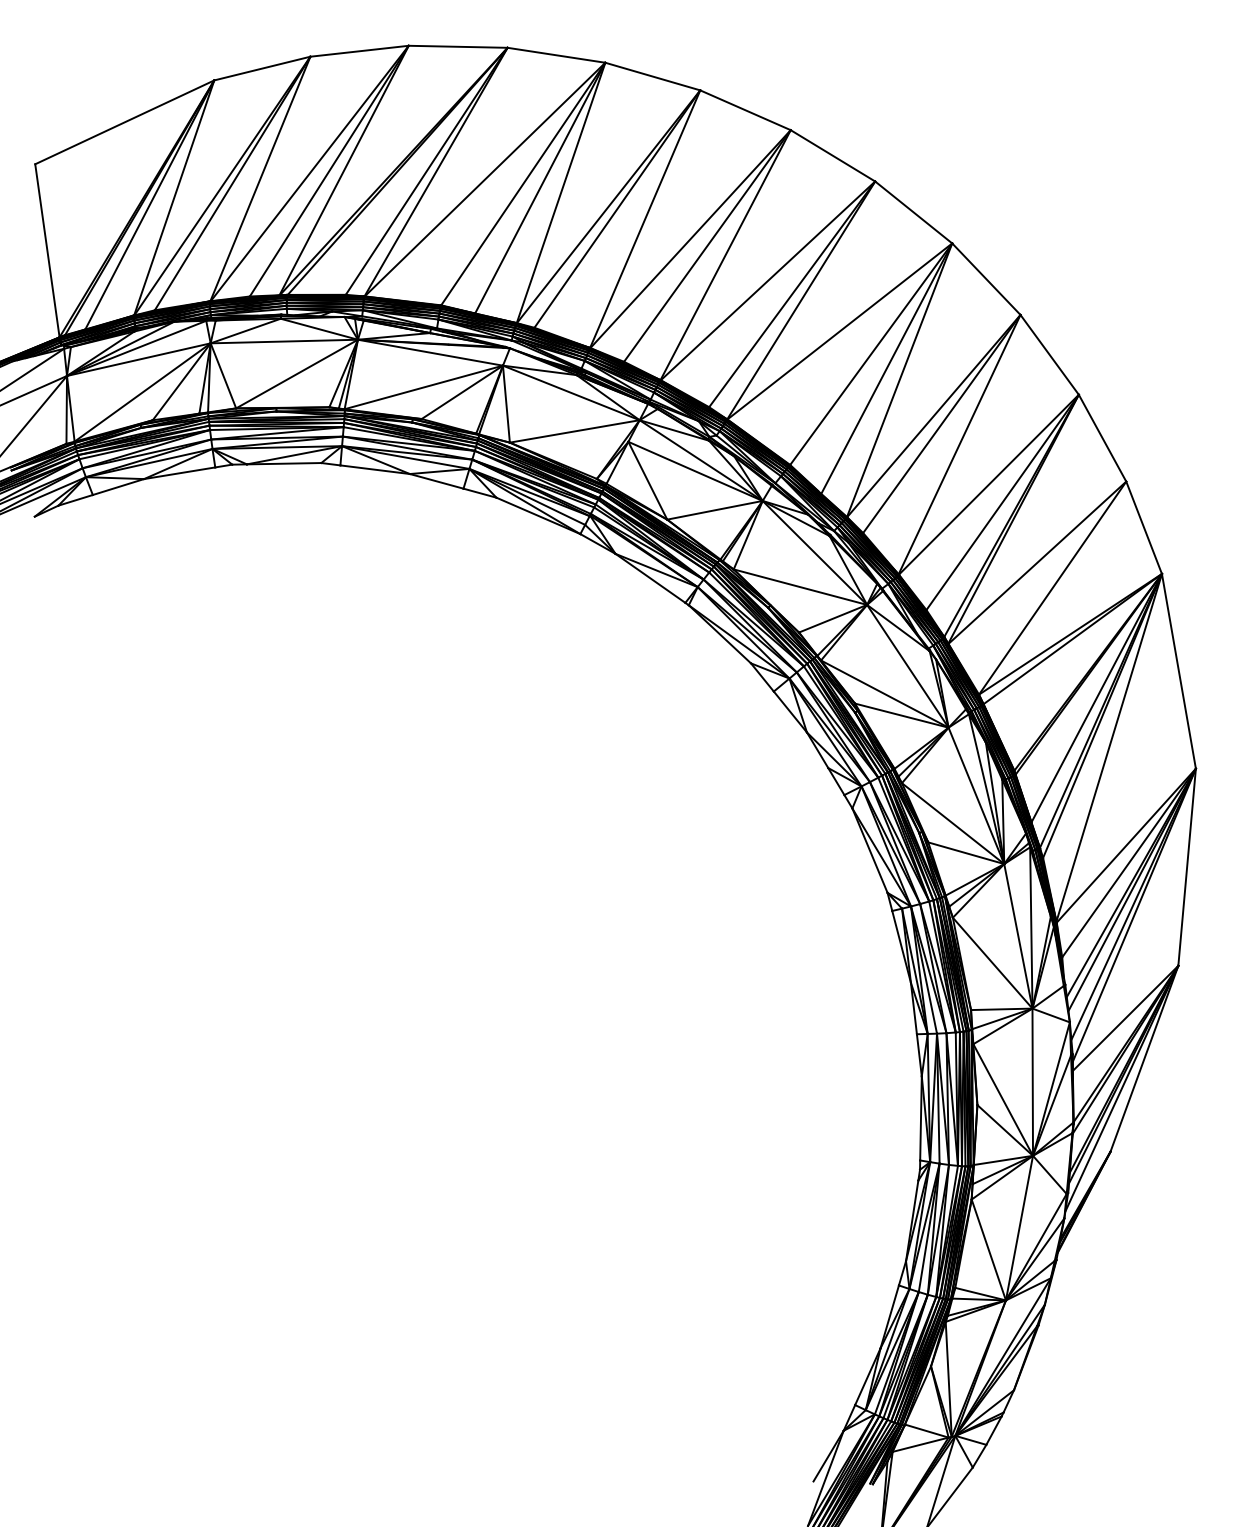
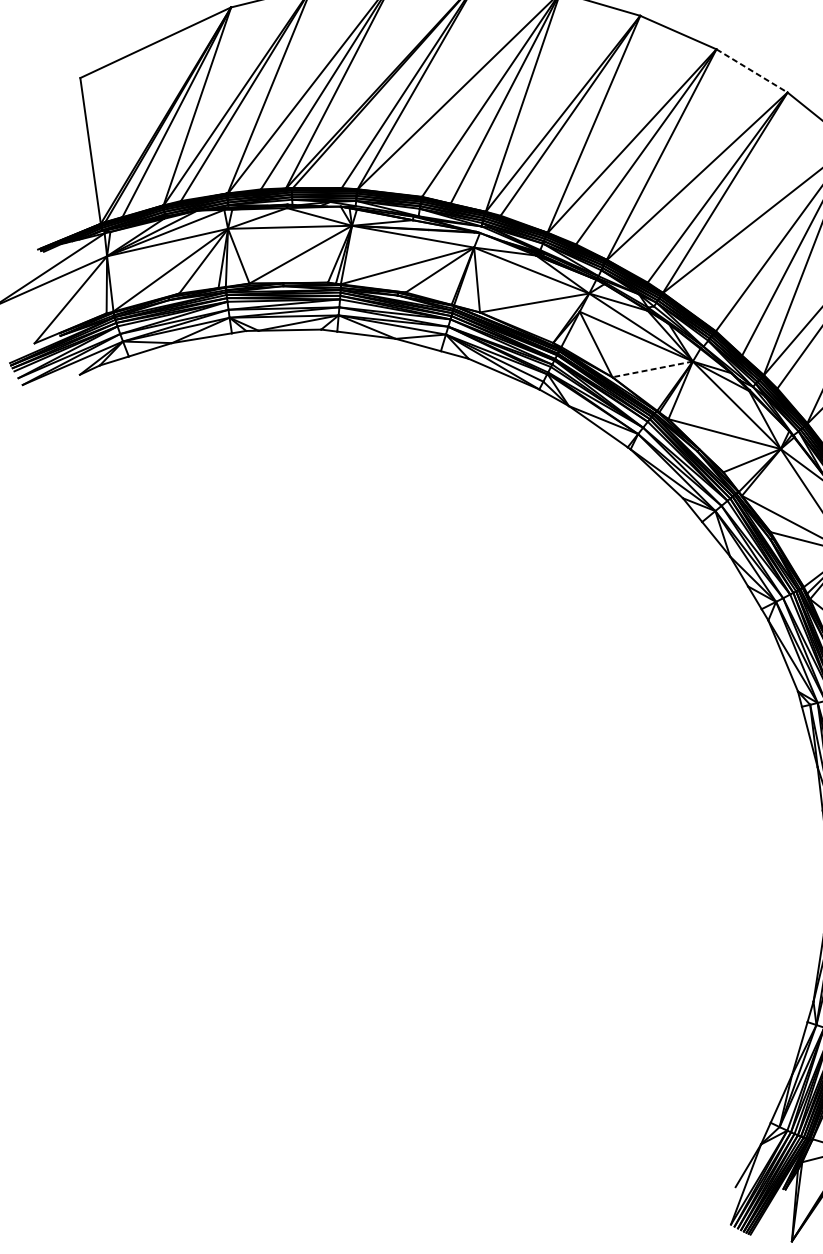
line: (833, 156) -> (752, 71), solid -> dashed
line: (714, 510) -> (652, 369), solid -> dashed

